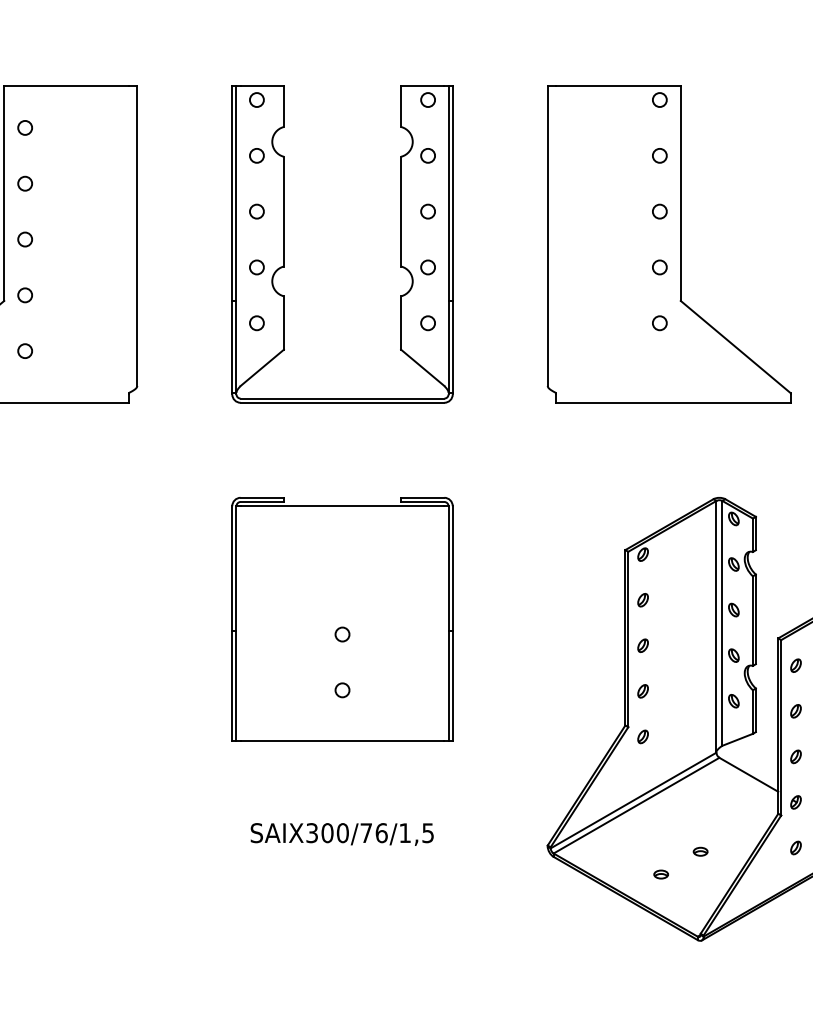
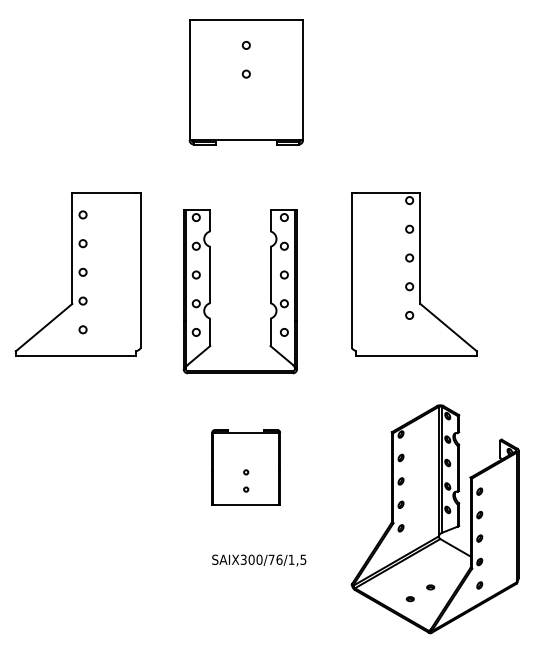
part: (284, 243) -> (210, 291), moved
part: (340, 618) -> (245, 467), size x0.6
text: (342, 834) -> (259, 560), moved

